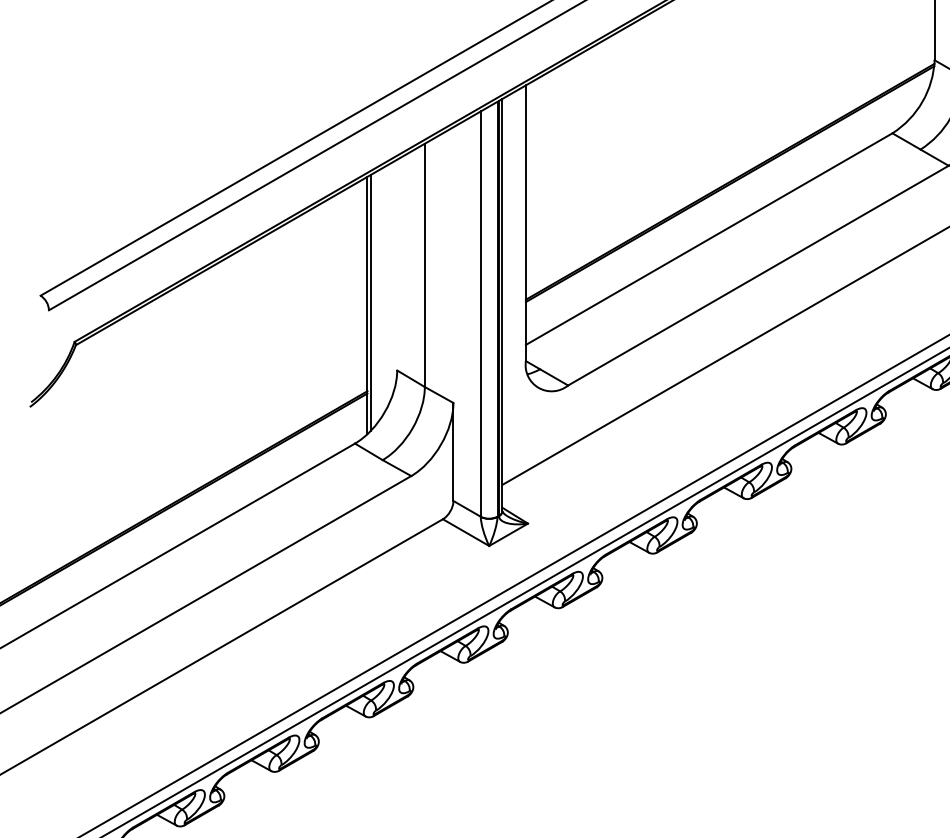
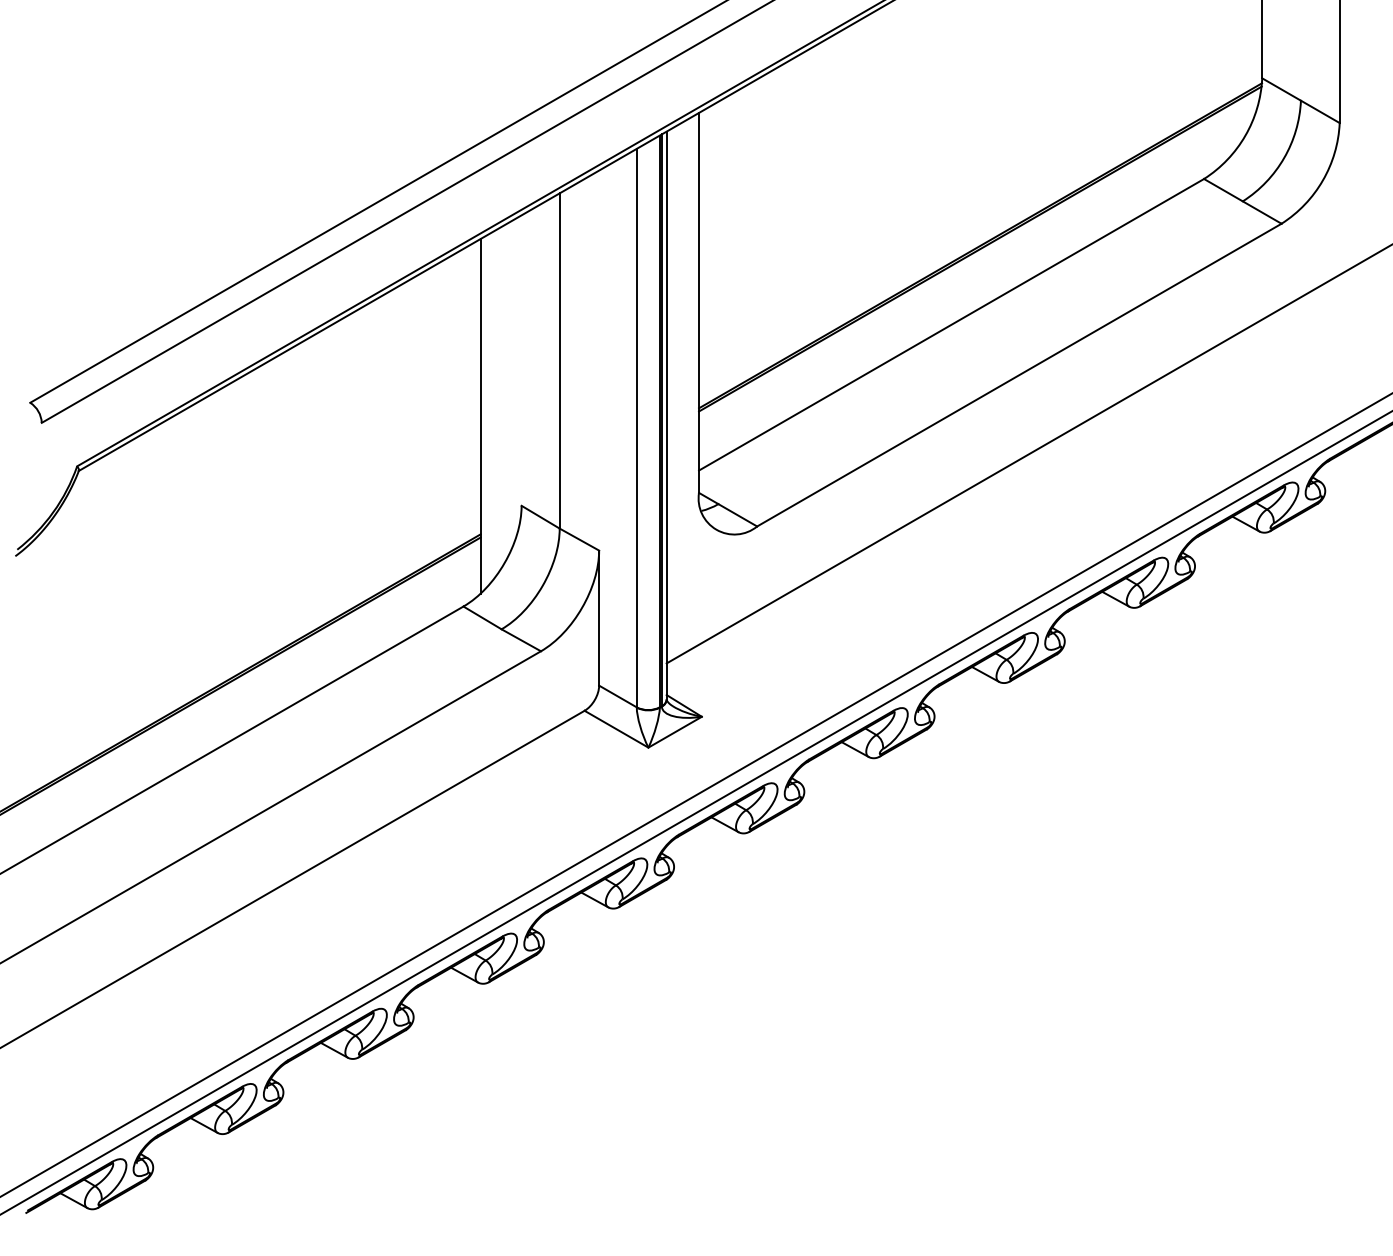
line: (370, 302) -> (485, 412), removed

